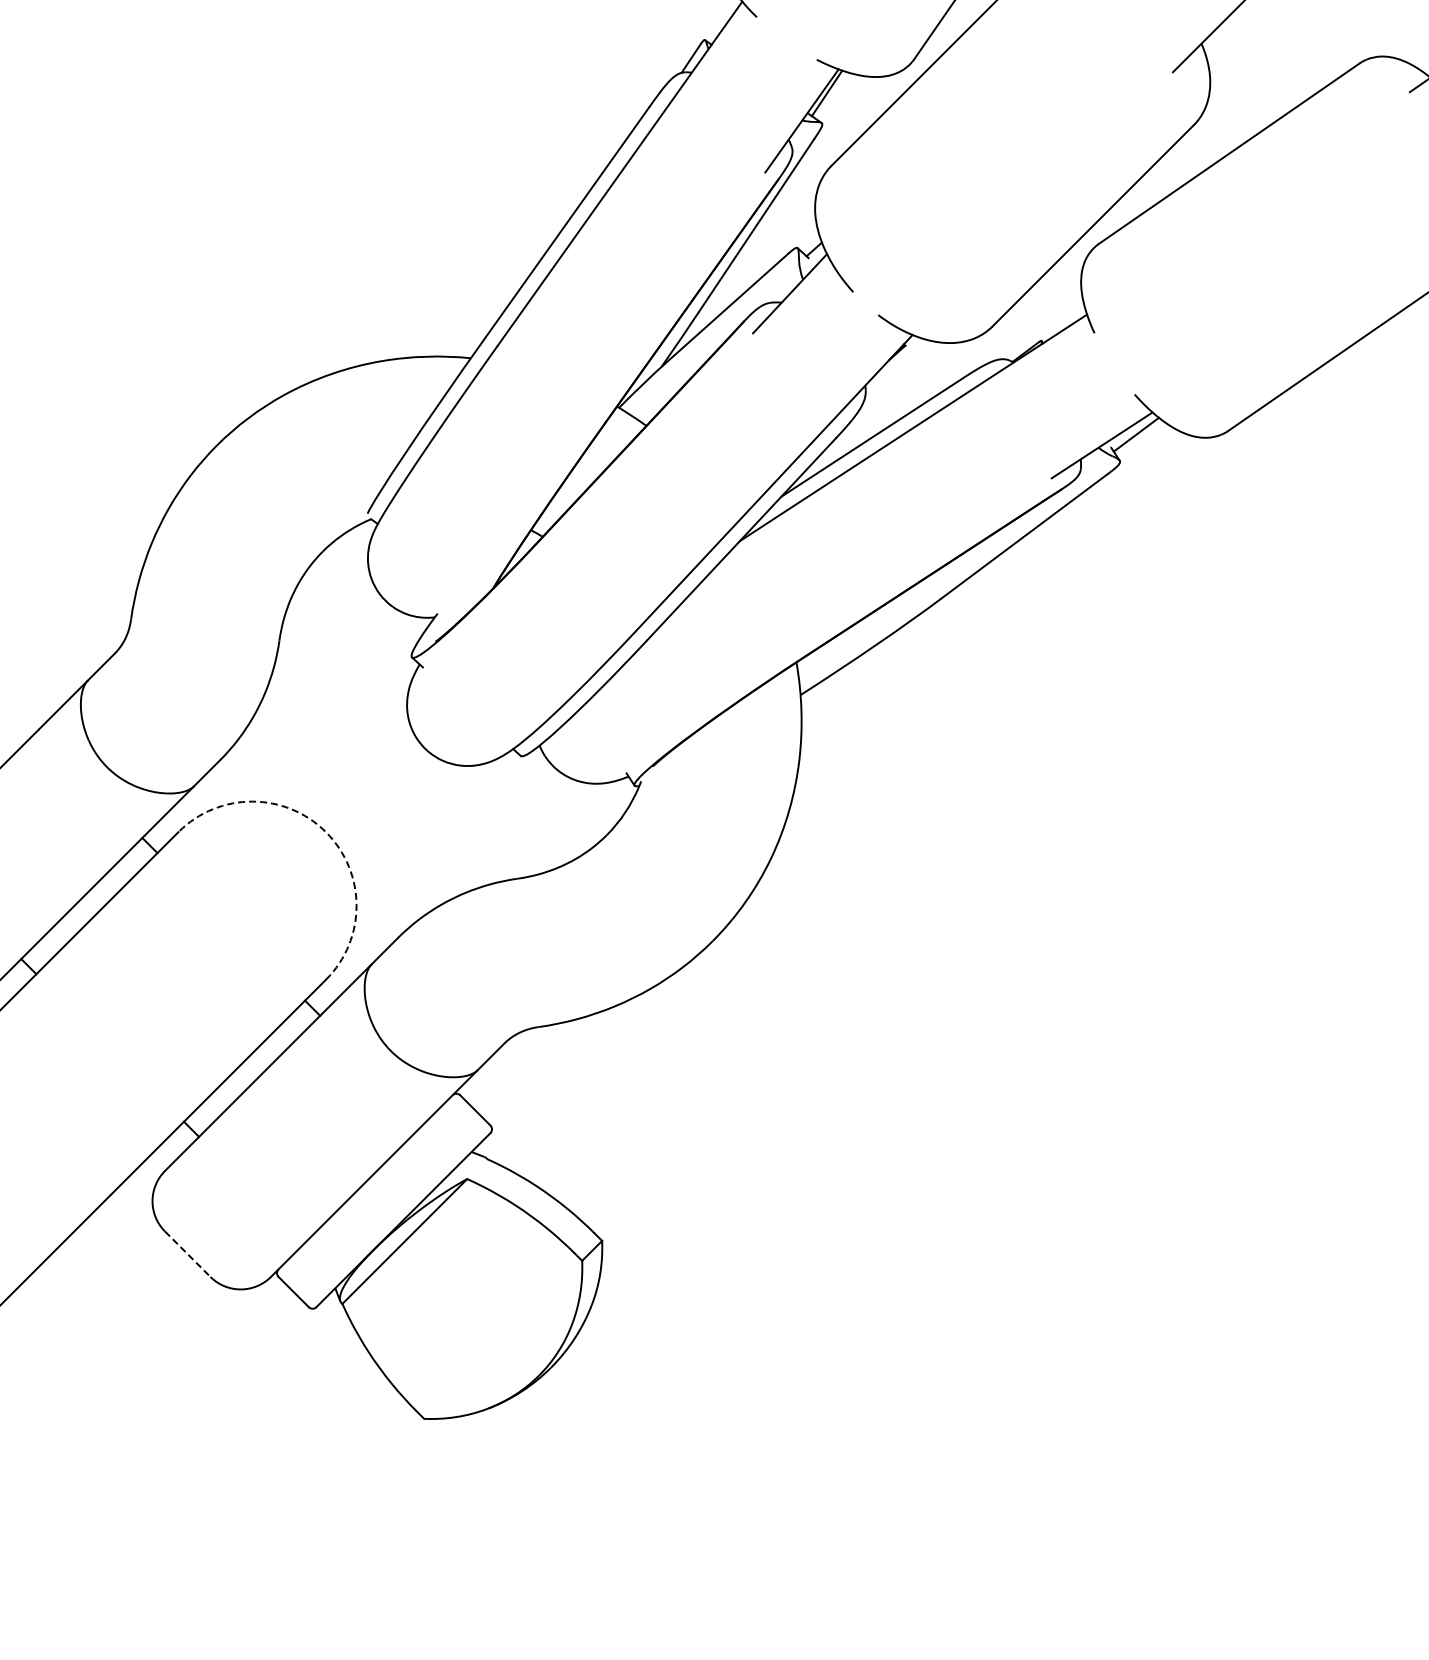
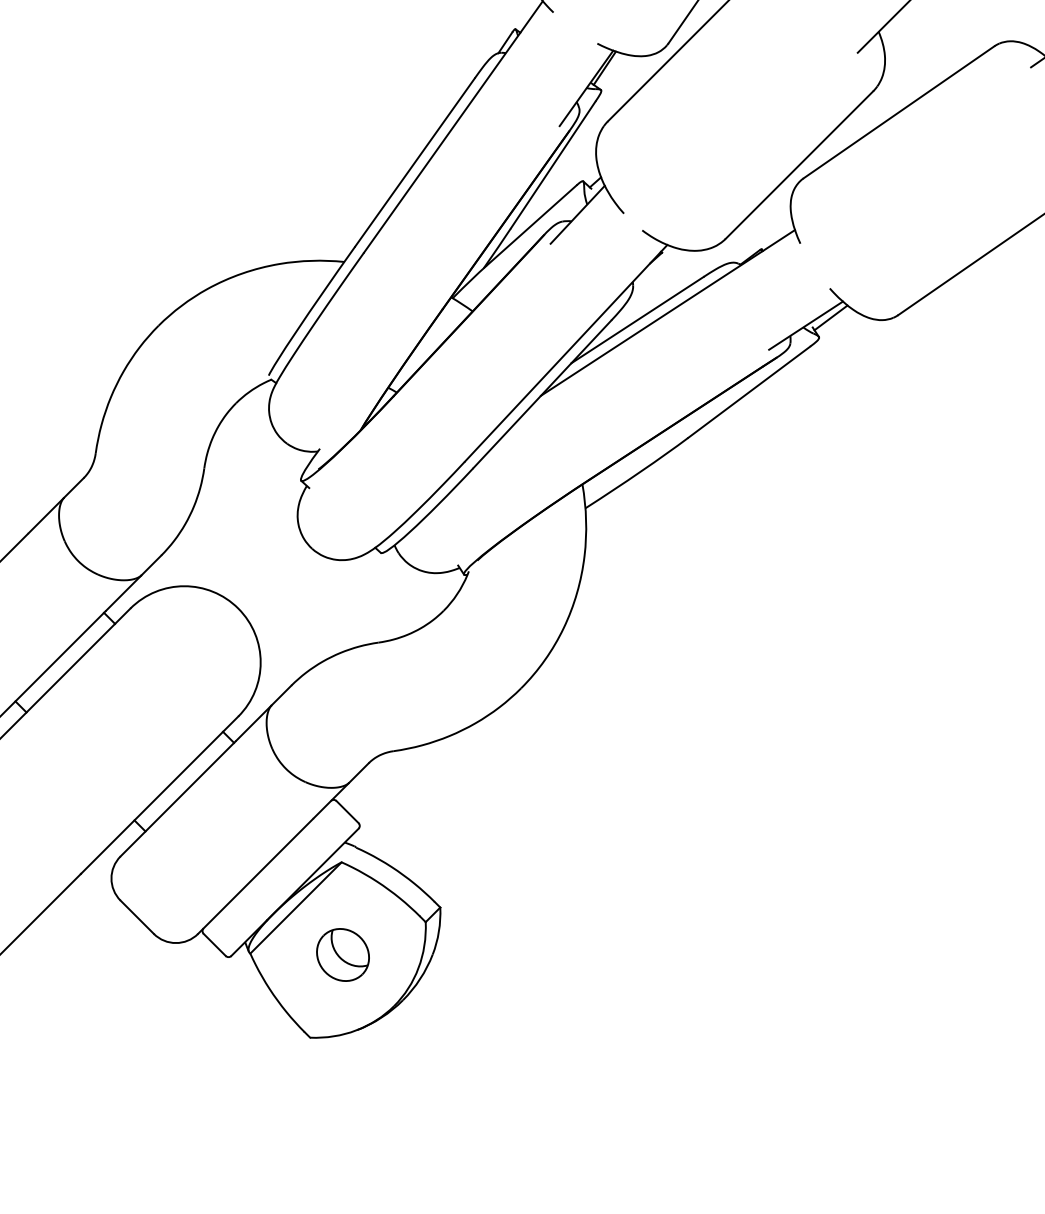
arc: (326, 832) -> (238, 608), dashed -> solid
line: (188, 1254) -> (137, 917), dashed -> solid
part: (468, 1305) -> (342, 954), added

